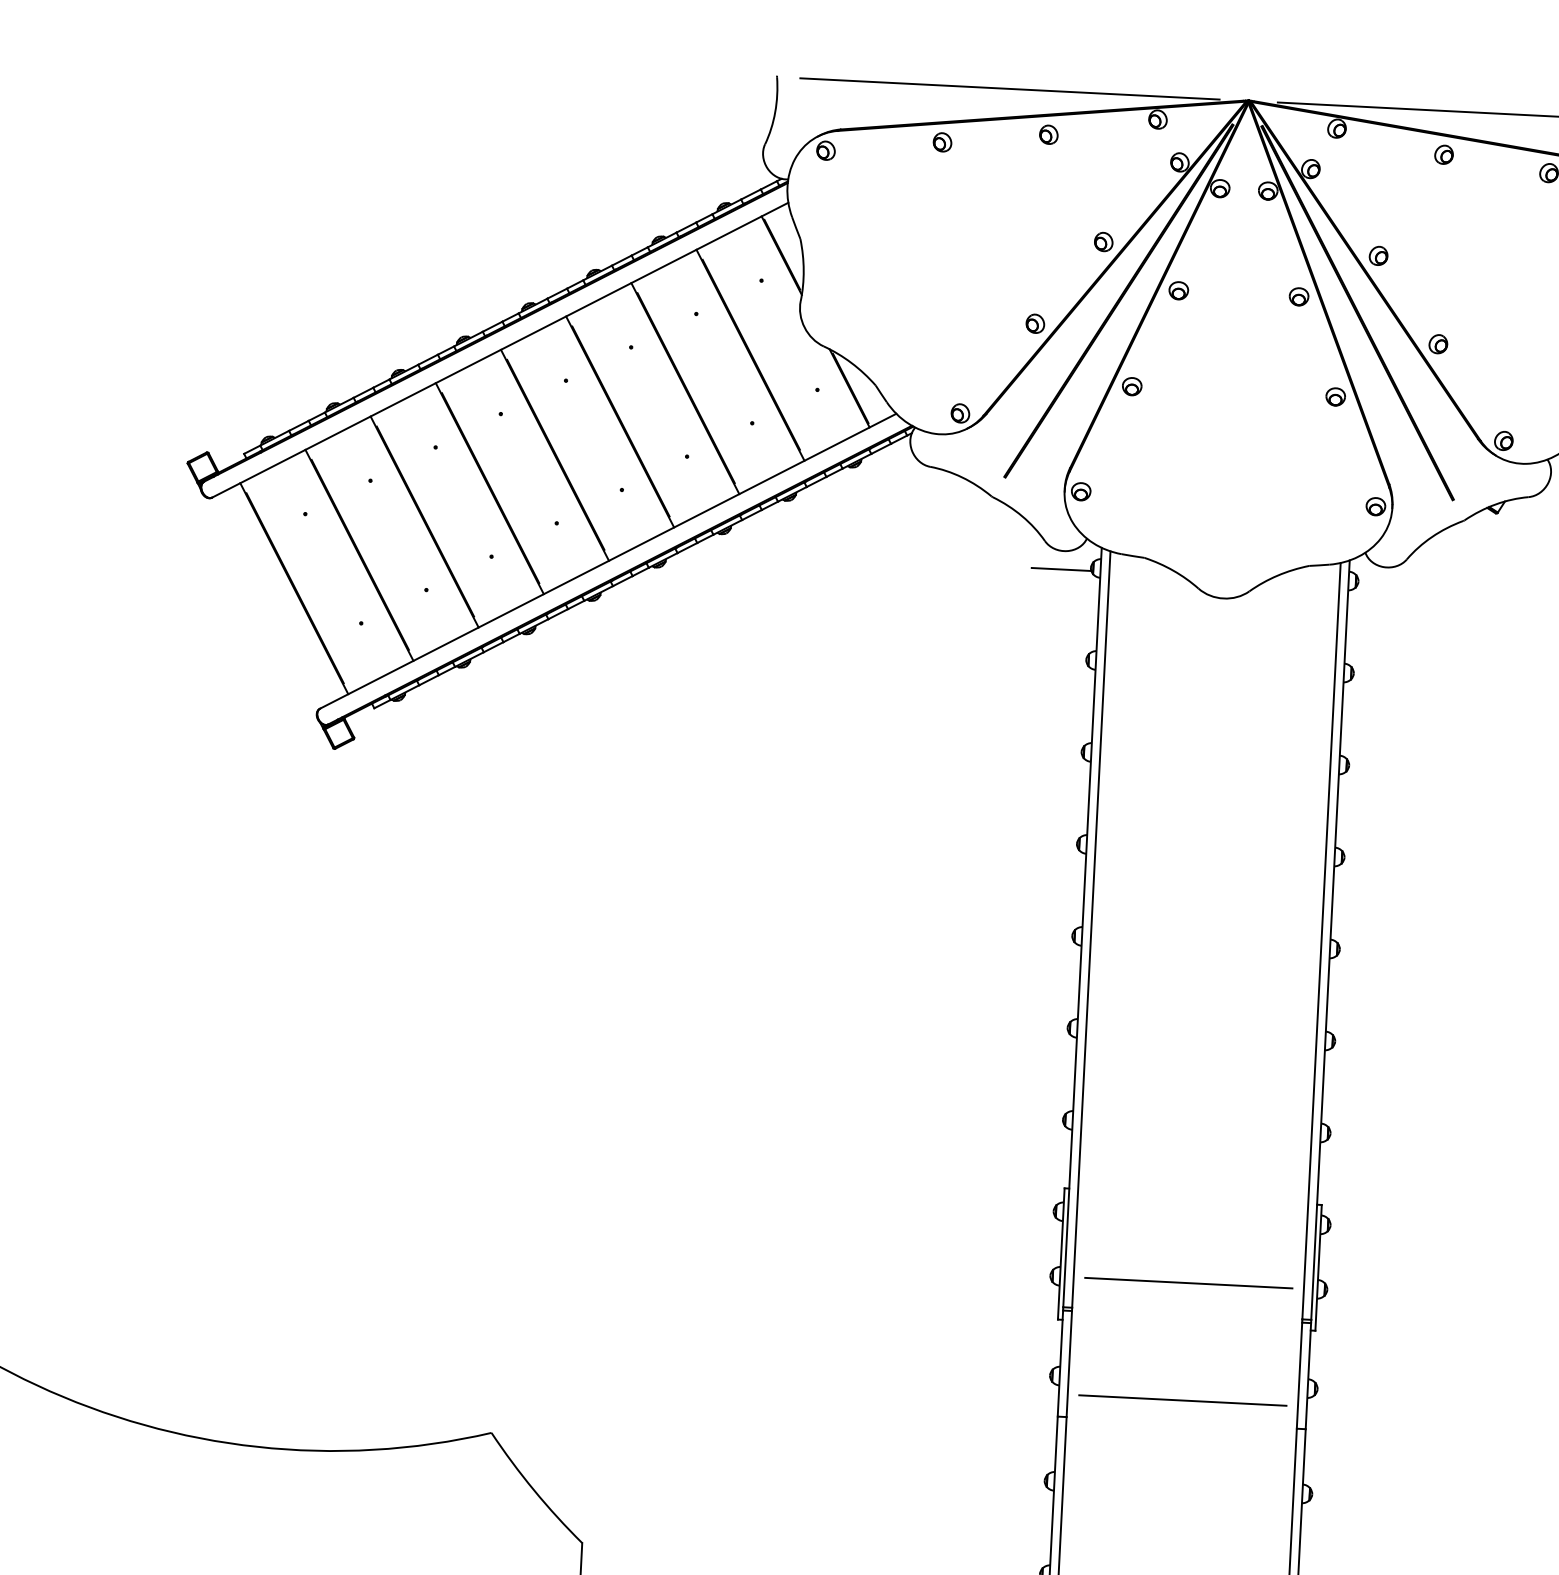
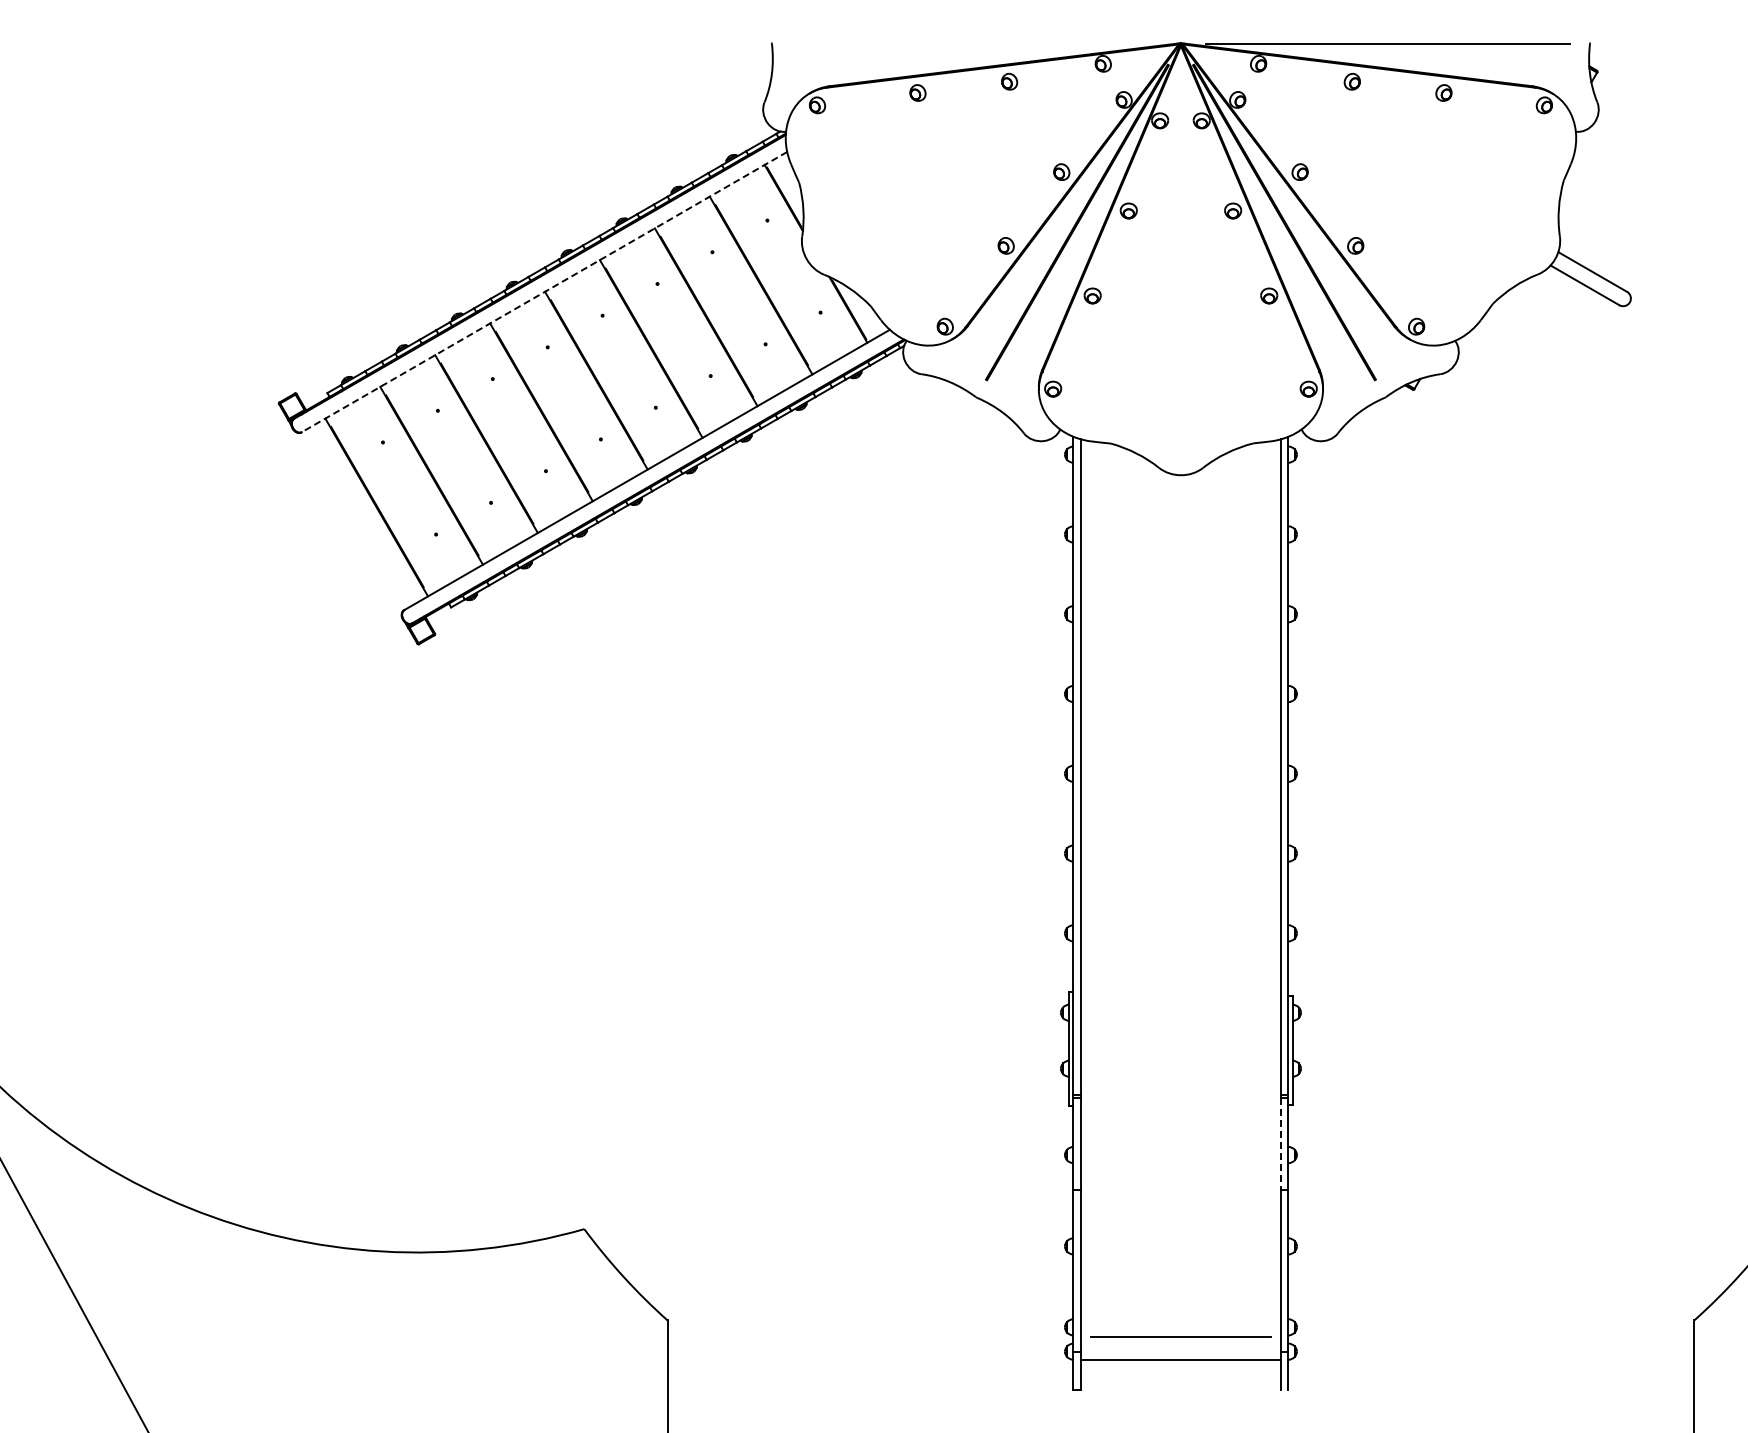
line: (1009, 88) -> (973, 43), removed
line: (500, 350) -> (544, 292), solid -> dashed
line: (1061, 569) -> (1039, 457), removed
line: (1188, 1283) -> (1180, 1069), removed
line: (1299, 1375) -> (1280, 1144), solid -> dashed
line: (1182, 1400) -> (1180, 1170), removed

